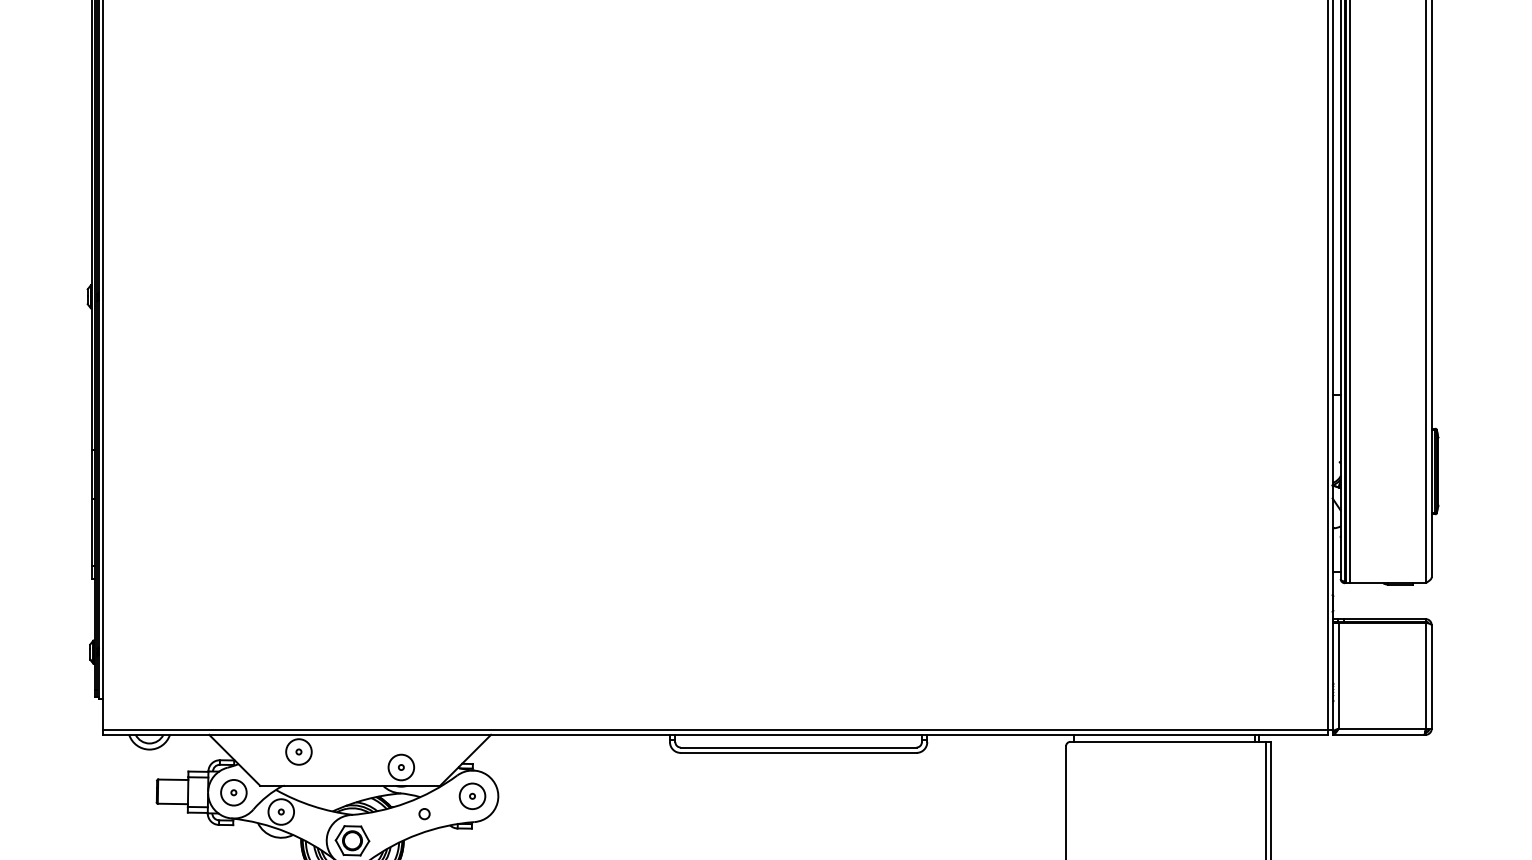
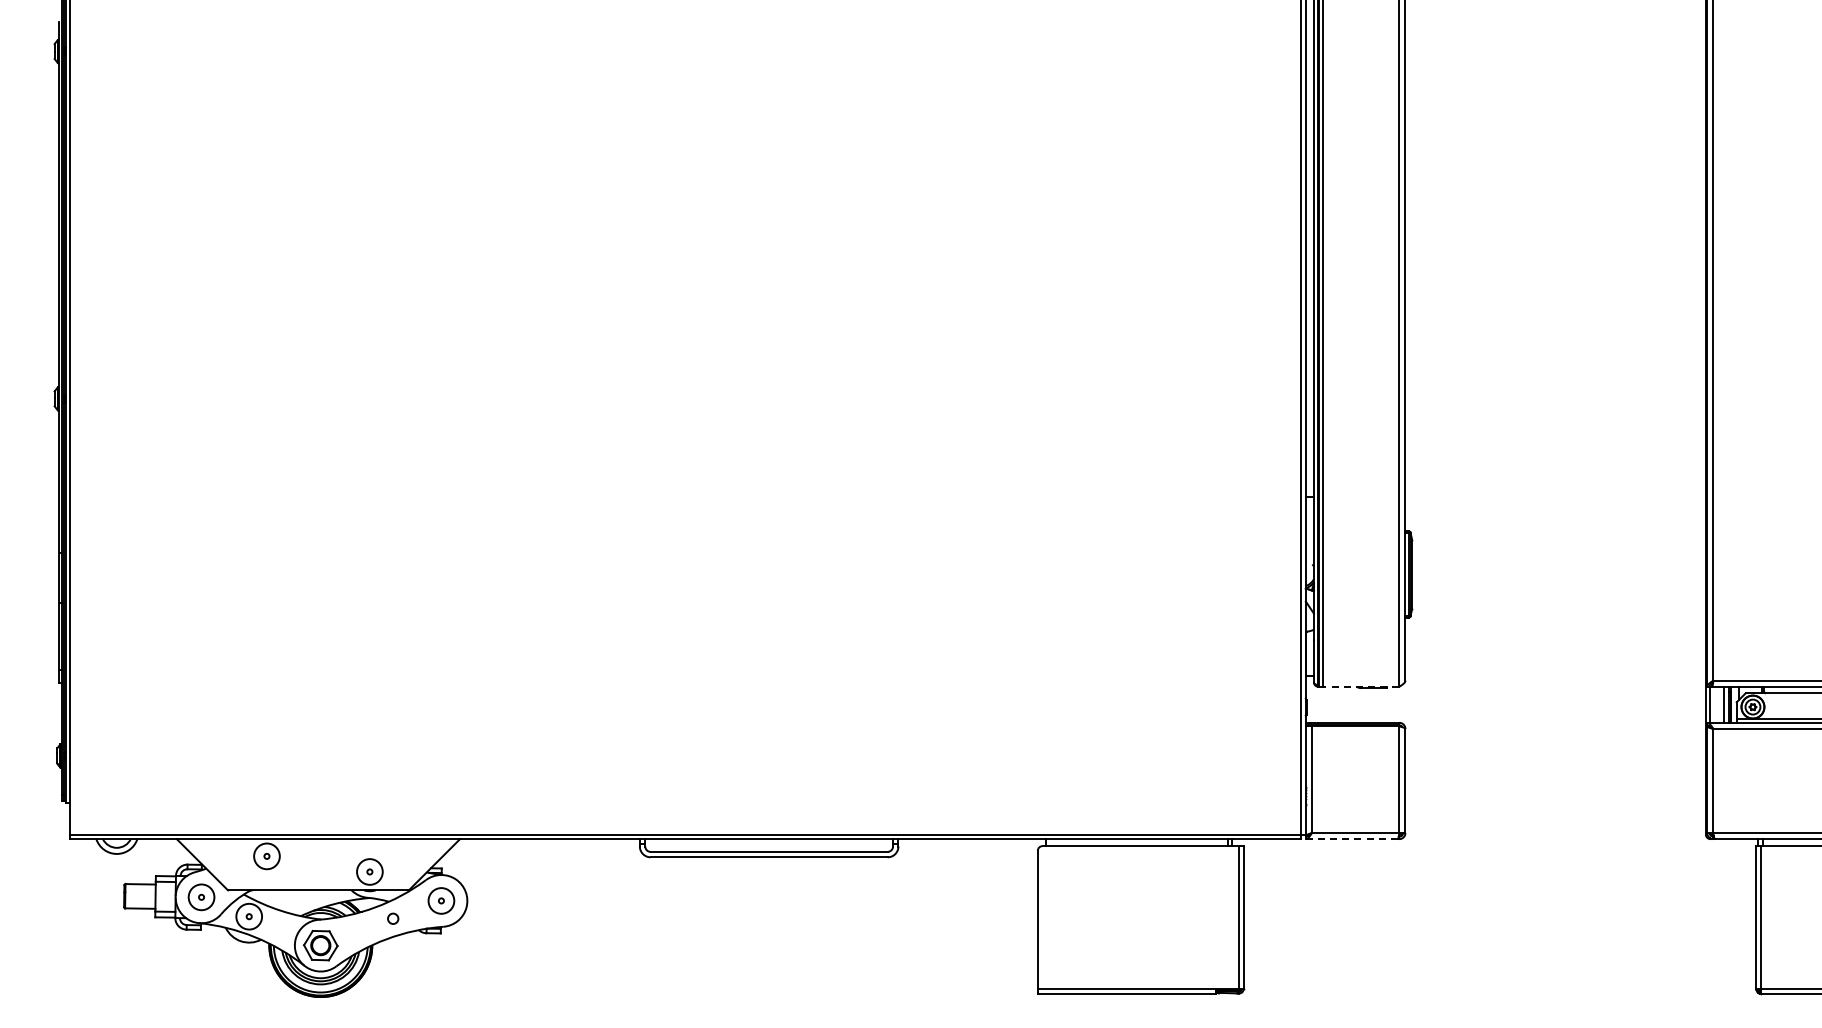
line: (1388, 582) -> (1361, 686), solid -> dashed
line: (1378, 735) -> (1351, 839), solid -> dashed

